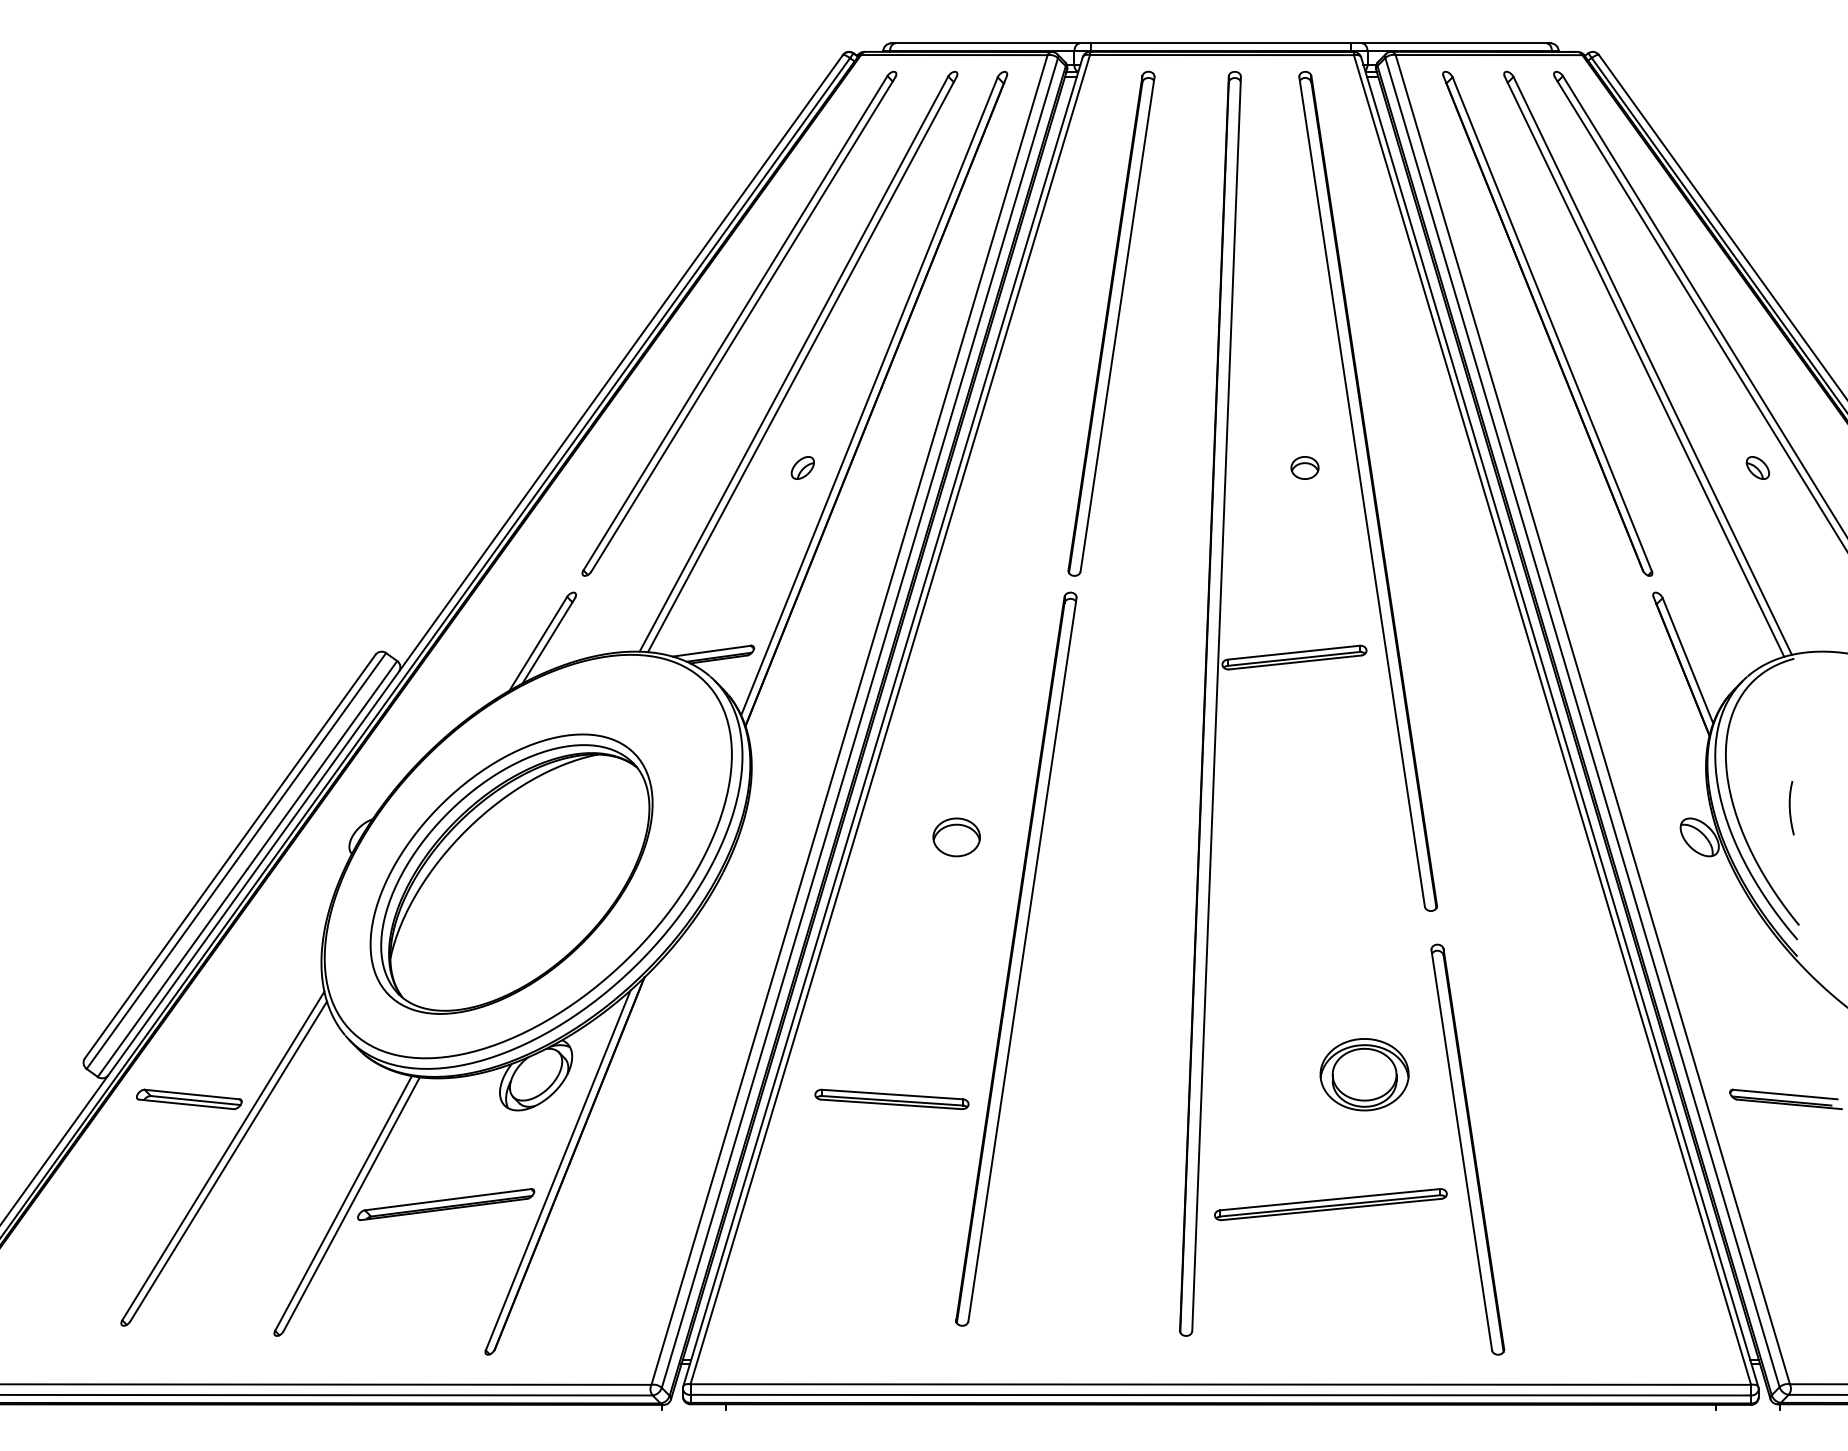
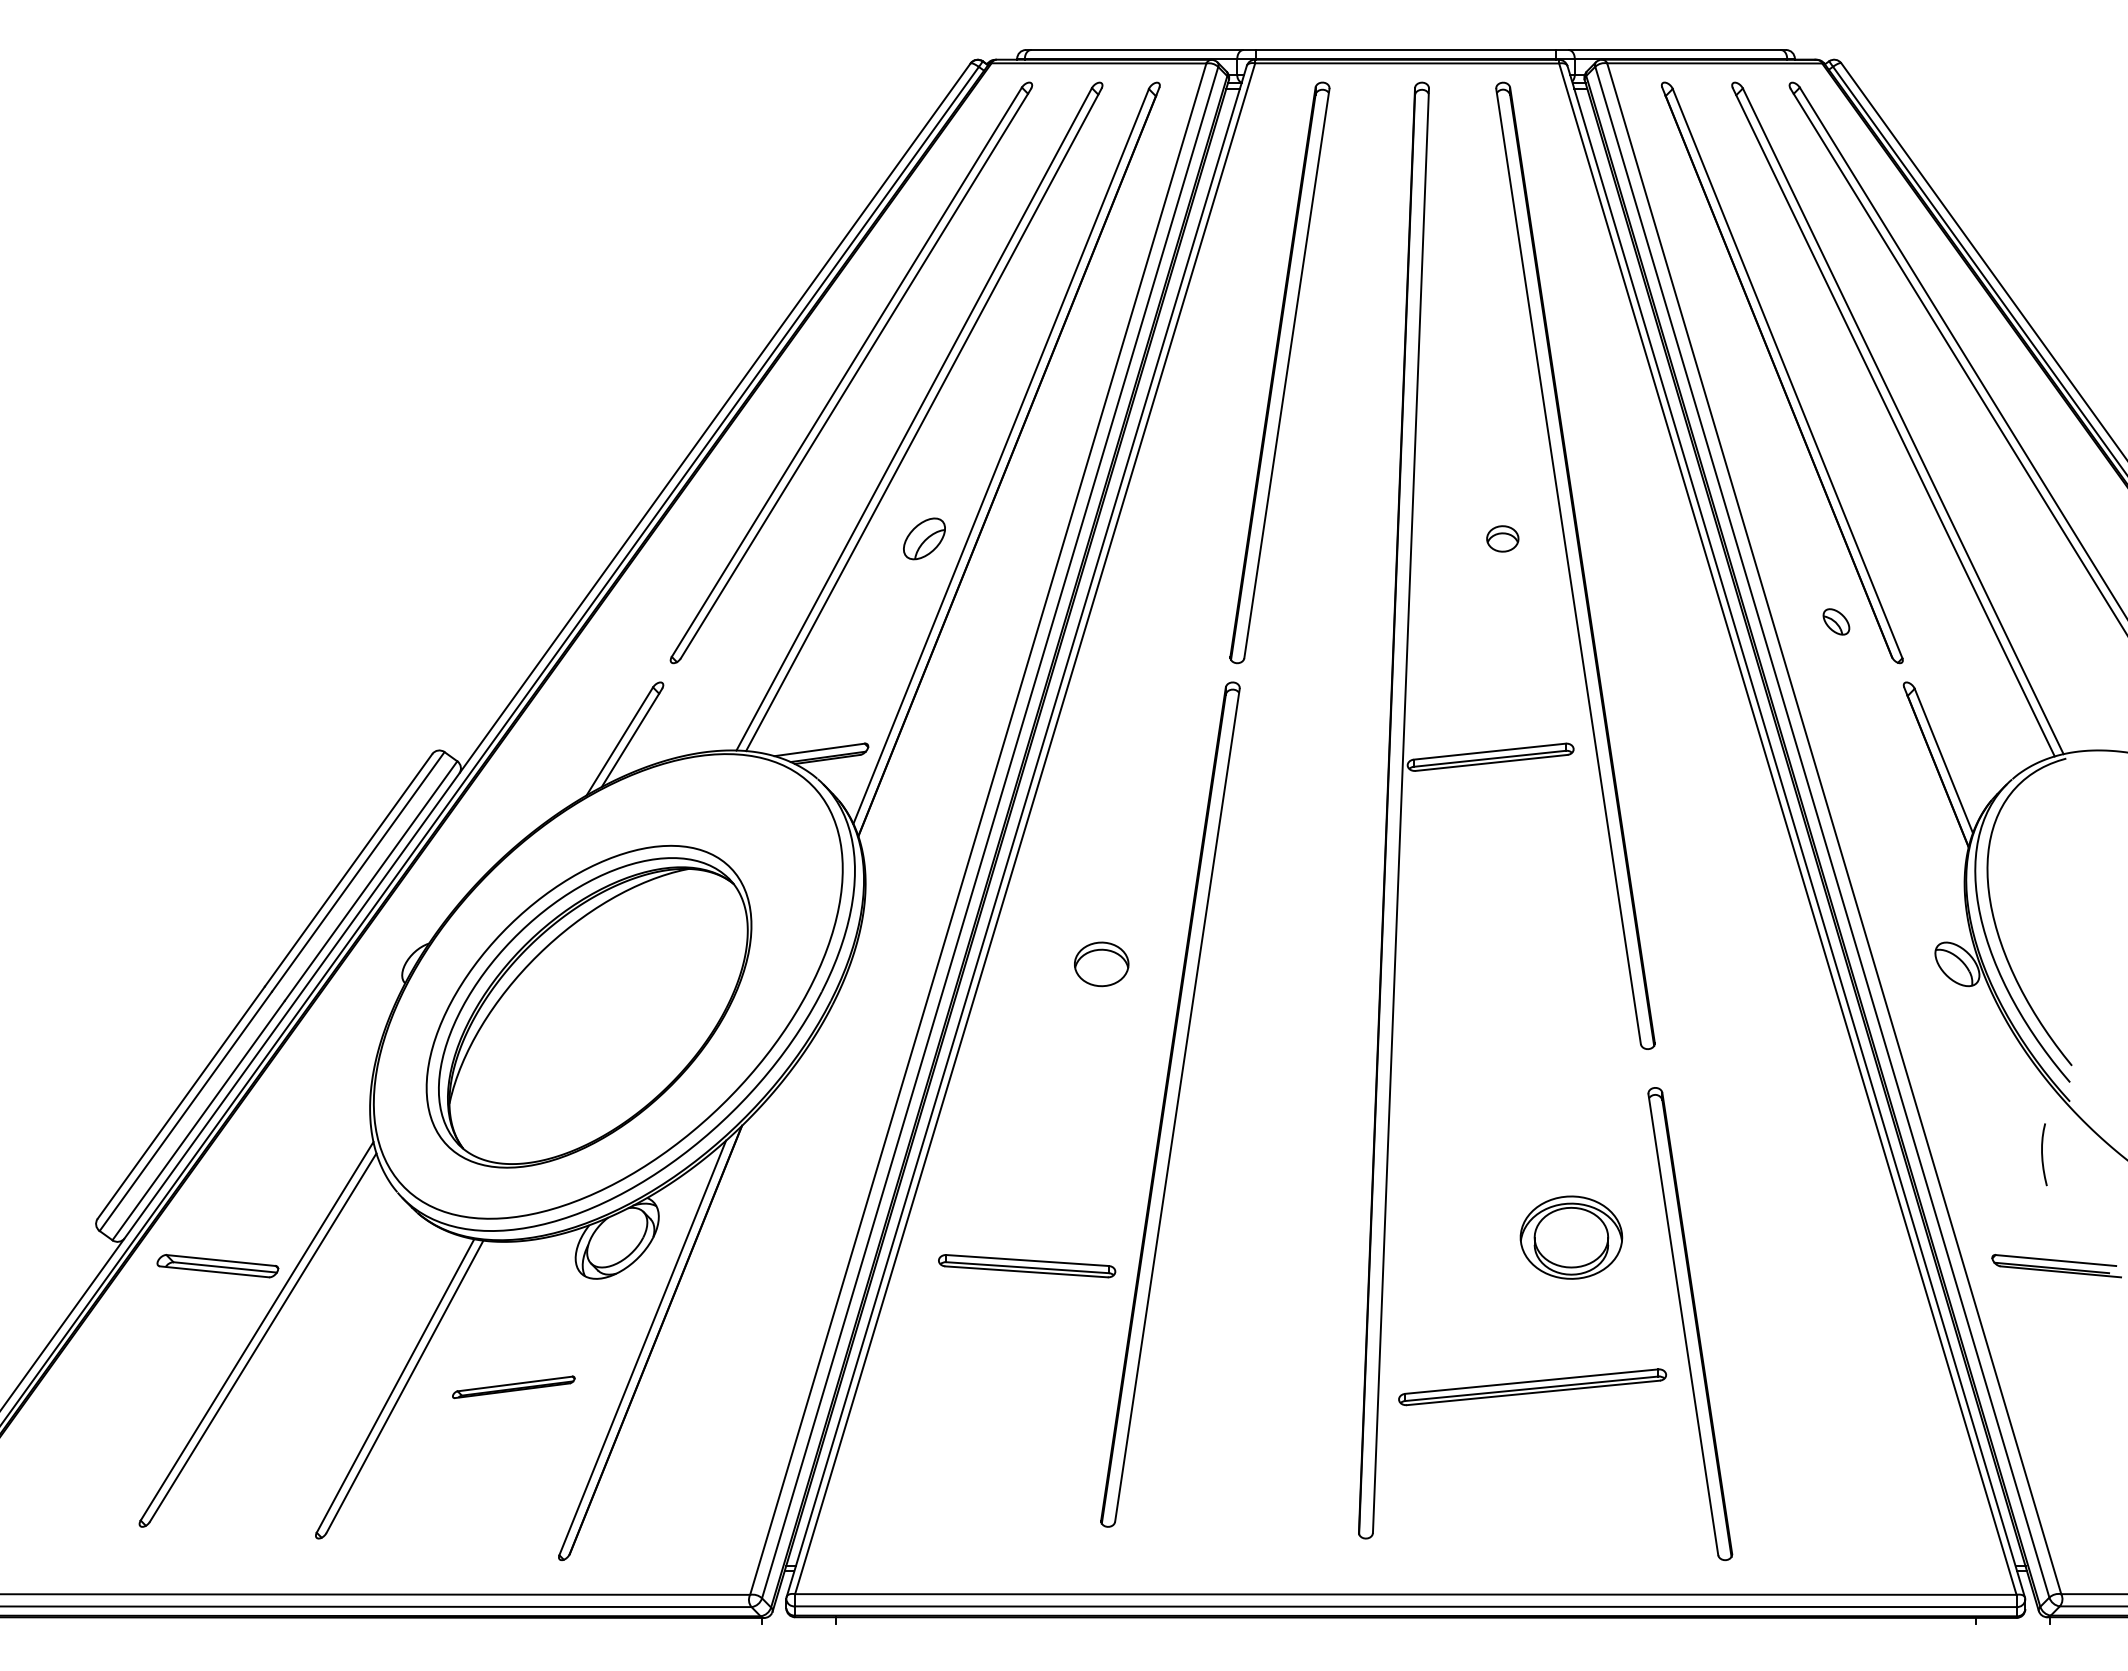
part: (802, 467) -> (924, 538), size x1.6
part: (1758, 467) -> (1836, 621), moved
curve: (1790, 808) -> (2043, 1155), moved
part: (446, 1204) -> (513, 1387), size x0.6

